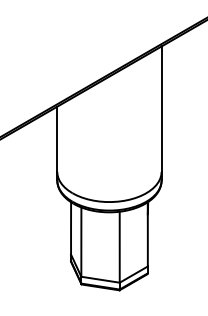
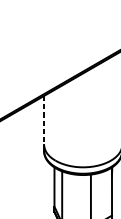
line: (57, 139) -> (44, 120), solid -> dashed

